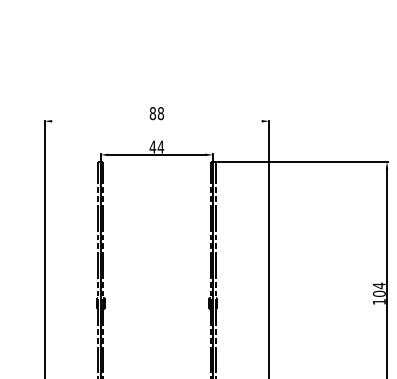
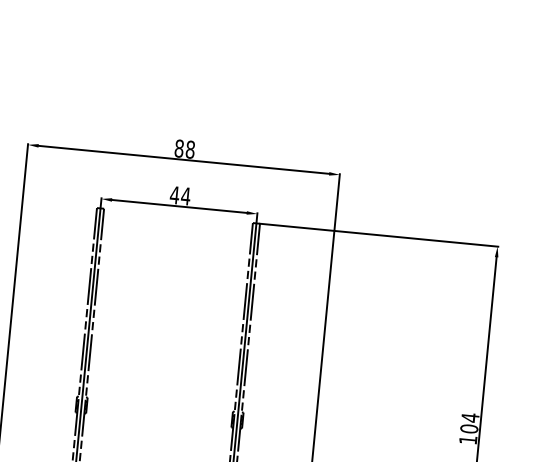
line: (156, 121) -> (183, 160), added

